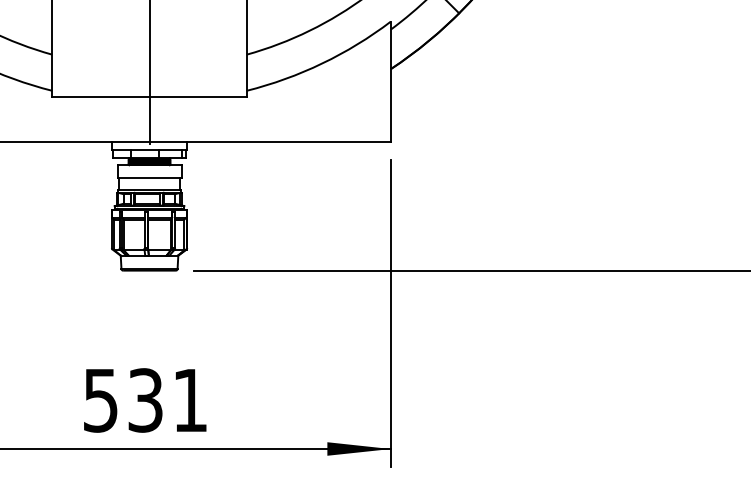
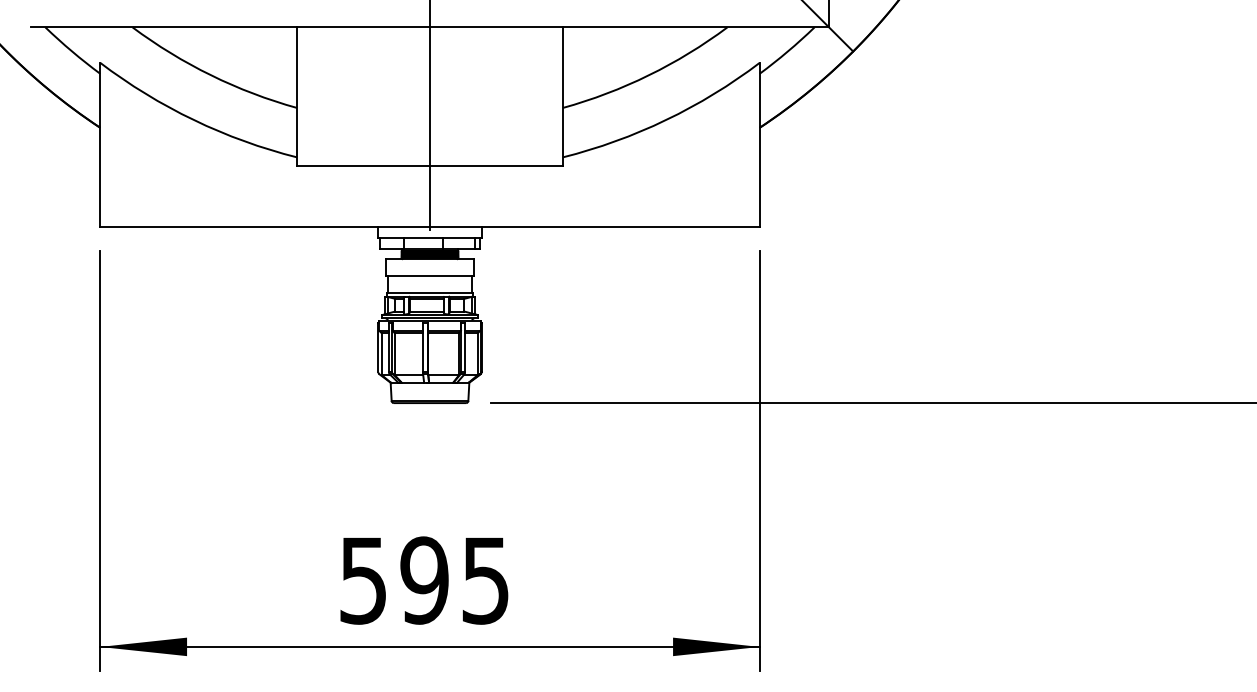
text: (167, 400) -> (454, 580), 531 -> 595

